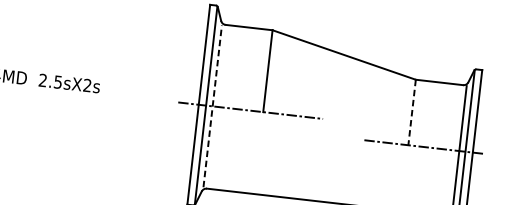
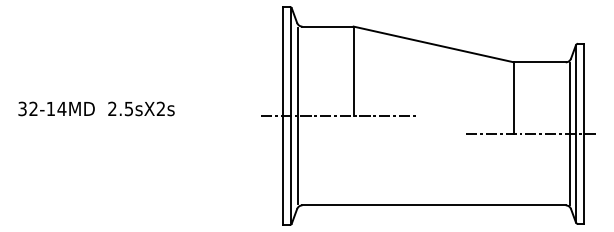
line: (212, 105) -> (298, 115), dashed -> solid
line: (412, 112) -> (514, 98), dashed -> solid

